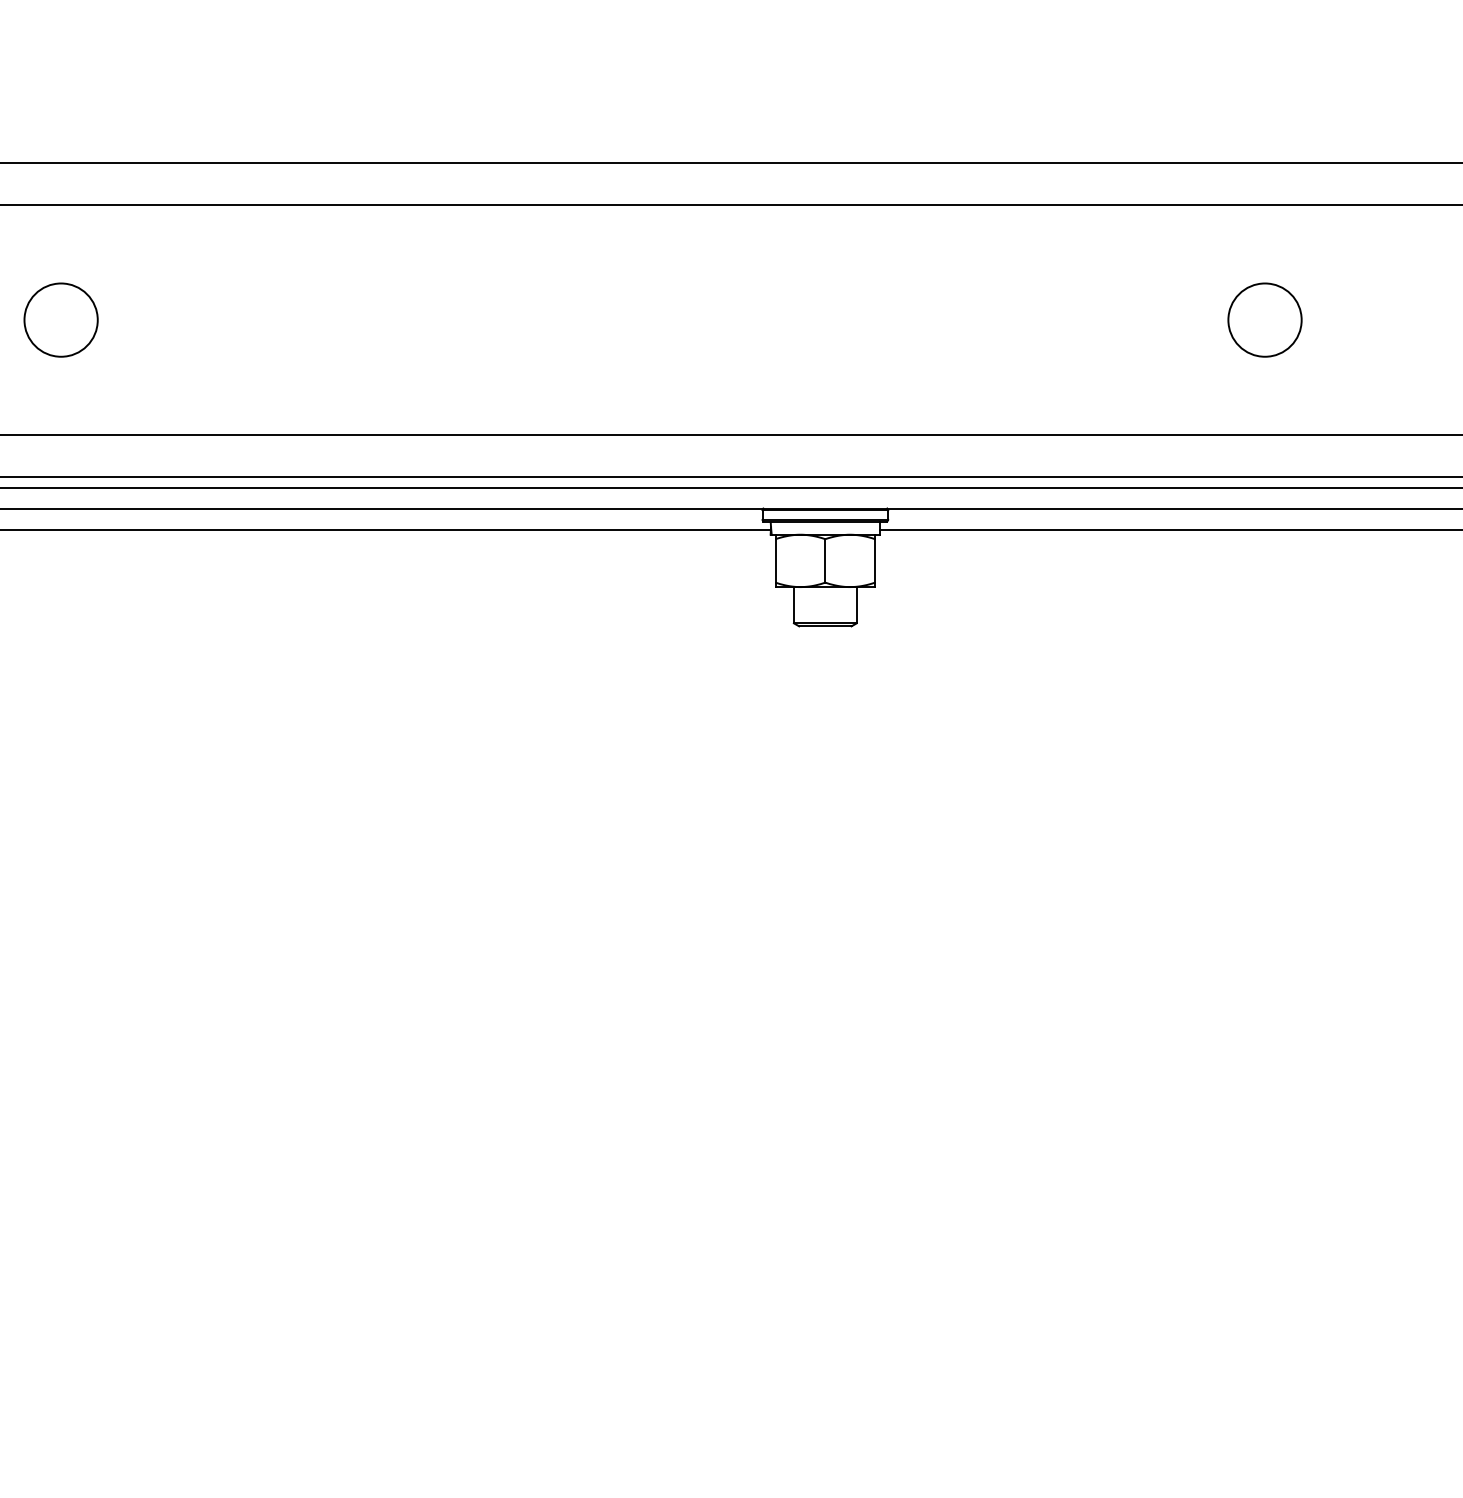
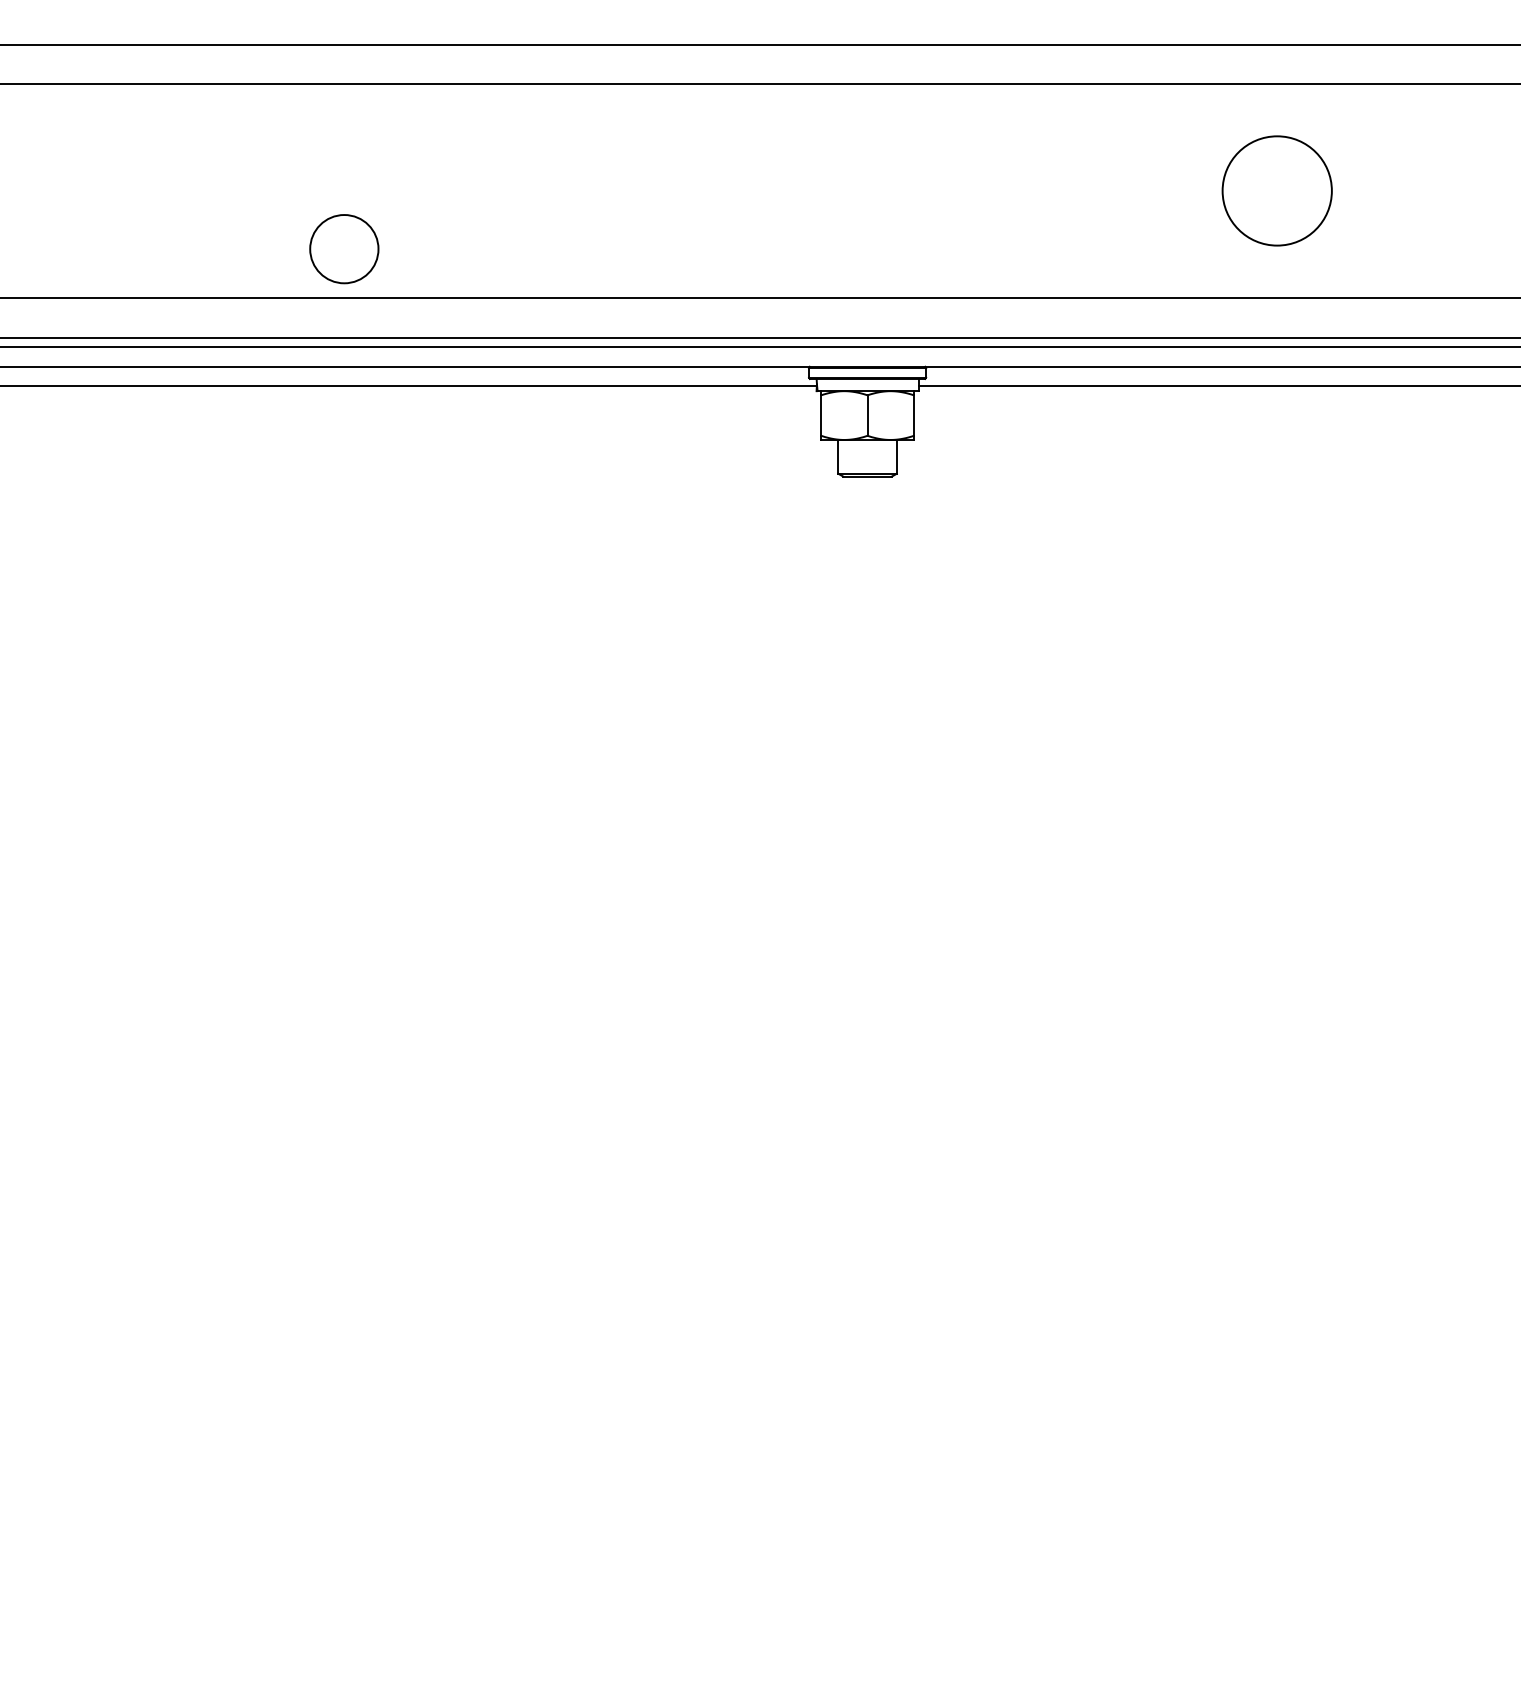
circle: (61, 320) -> (344, 249), moved
circle: (1265, 320) -> (1277, 191), size x1.6

